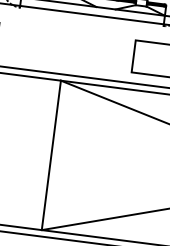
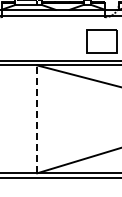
line: (51, 155) -> (37, 119), solid -> dashed

